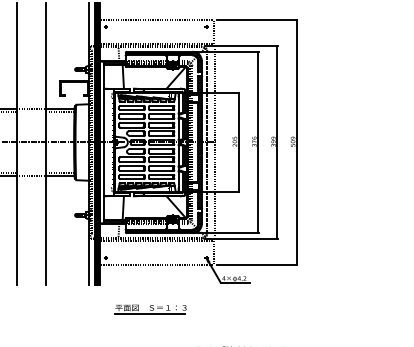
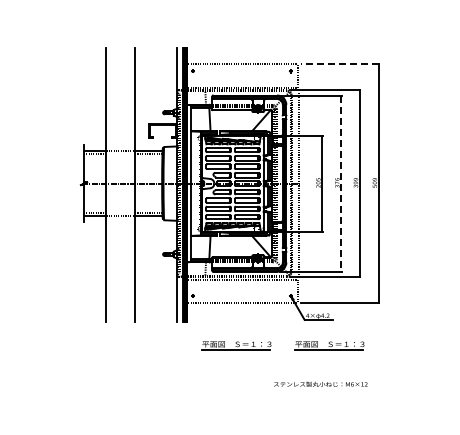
line: (256, 19) -> (339, 64), solid -> dashed
line: (258, 143) -> (341, 184), solid -> dashed
part: (246, 309) -> (329, 345), added

